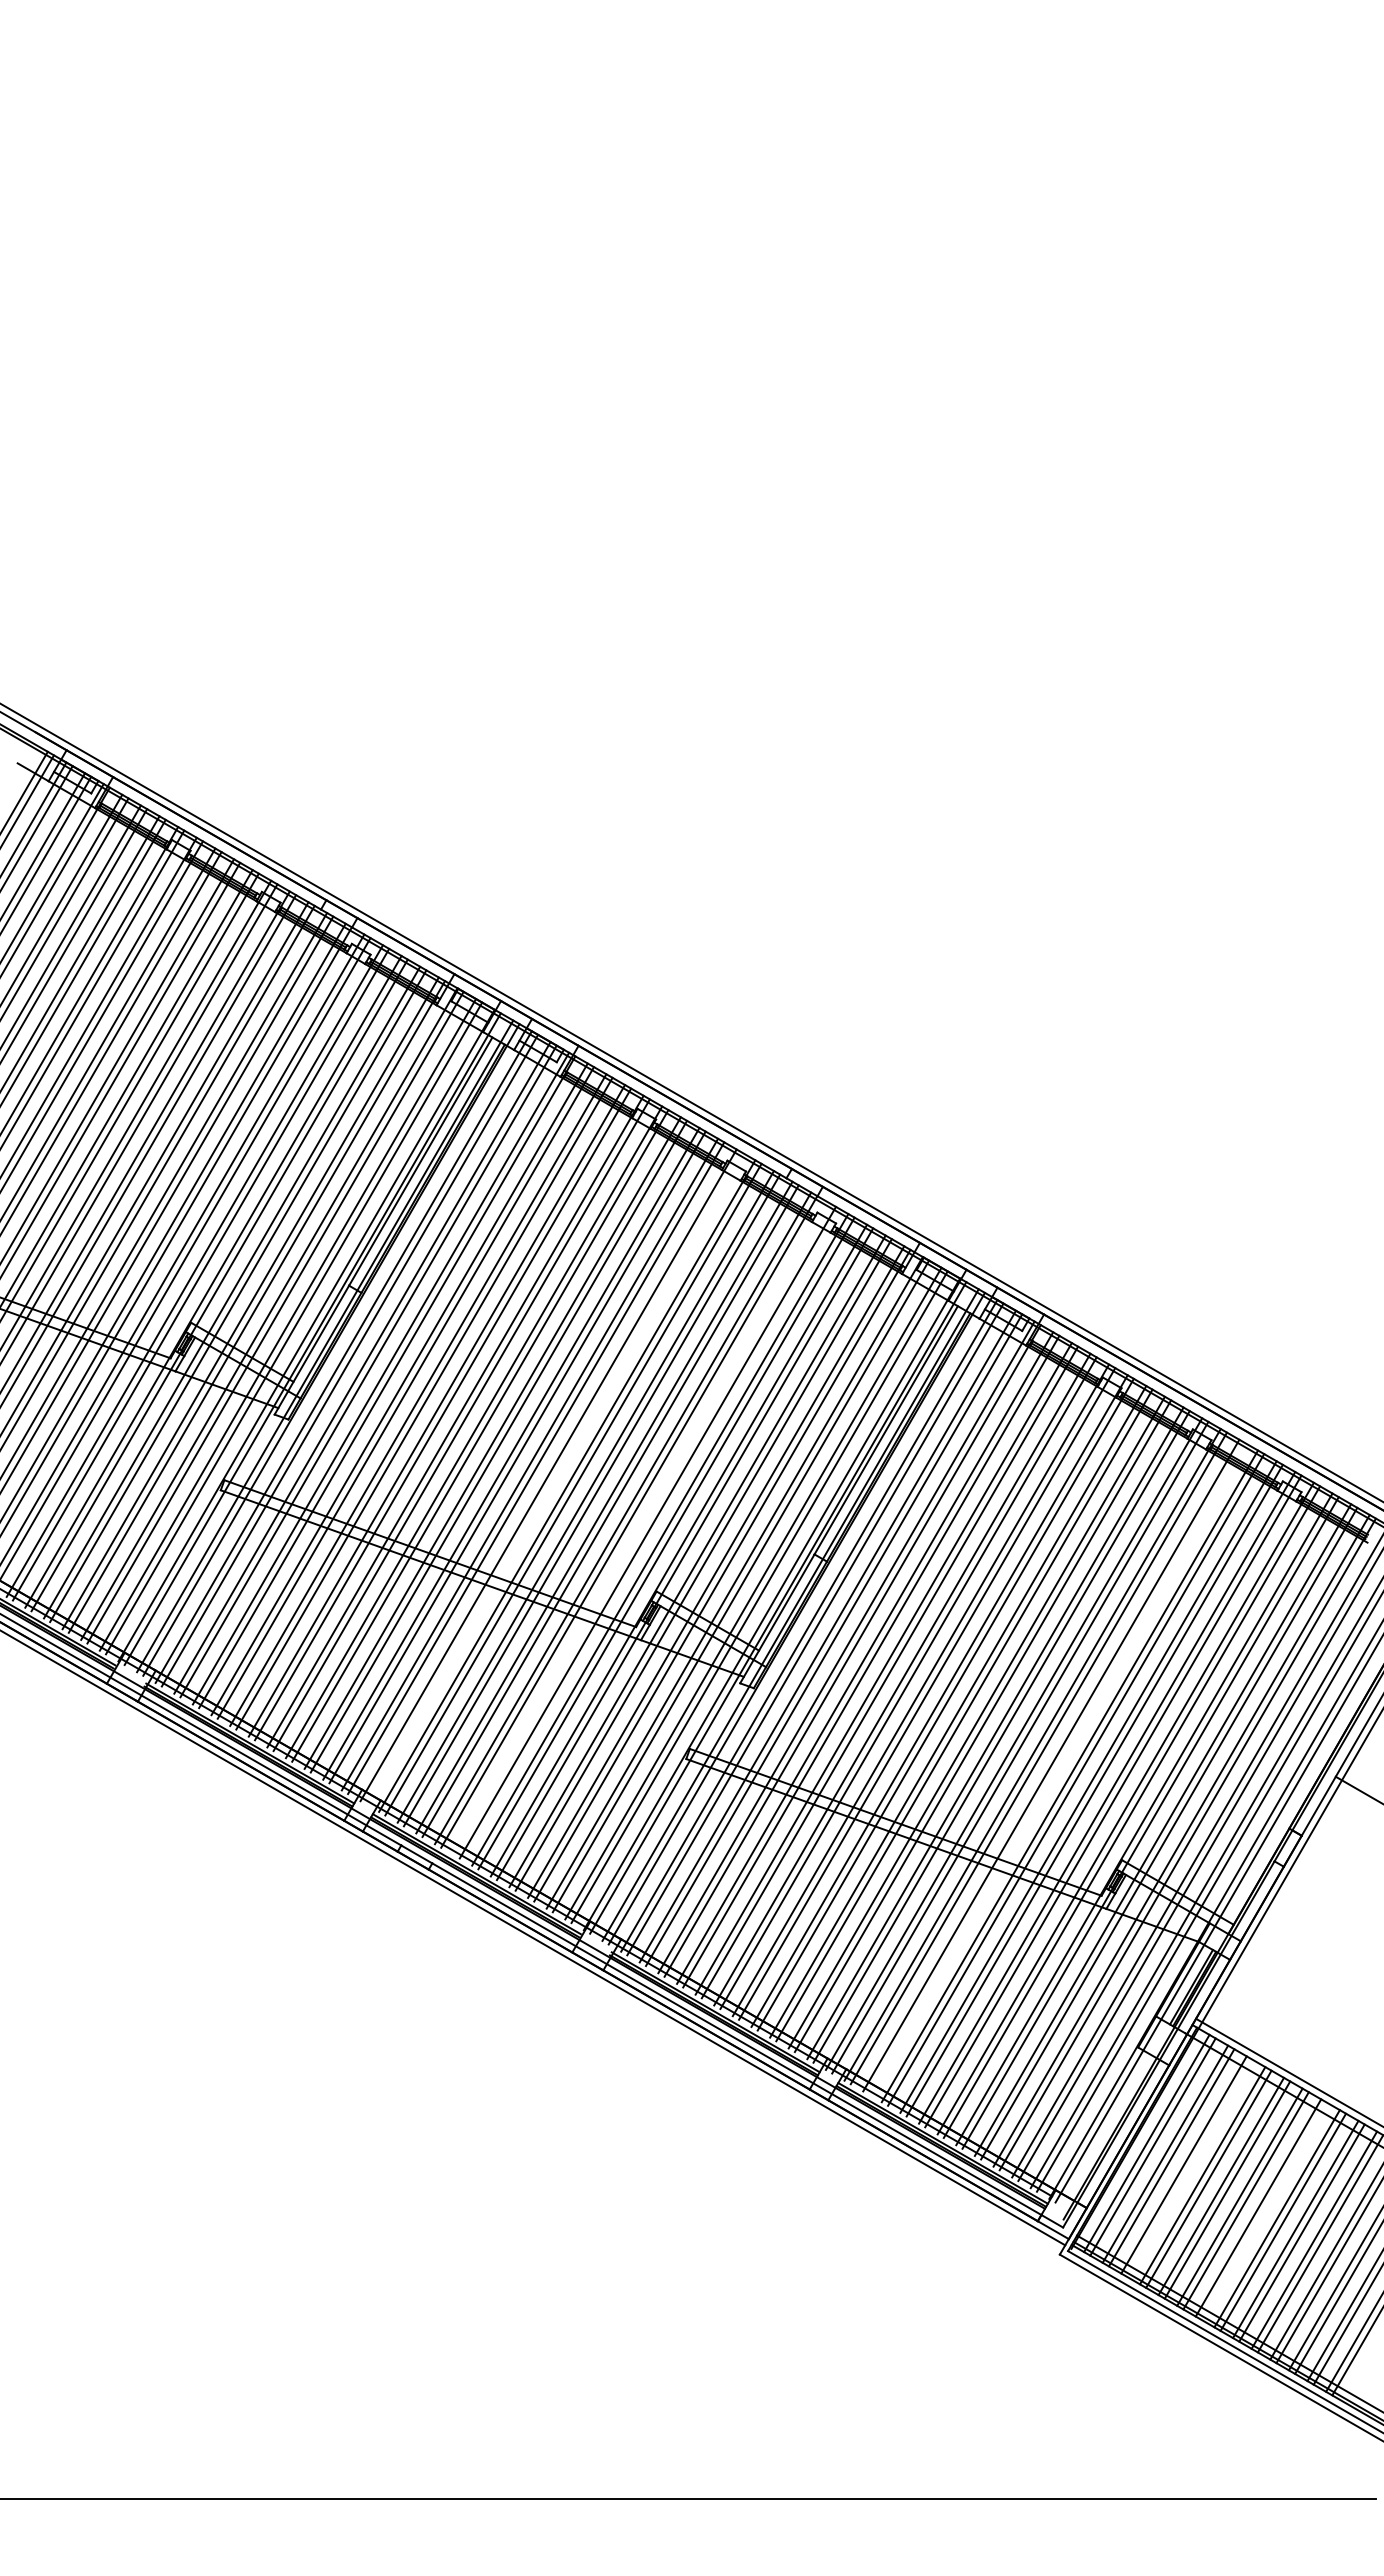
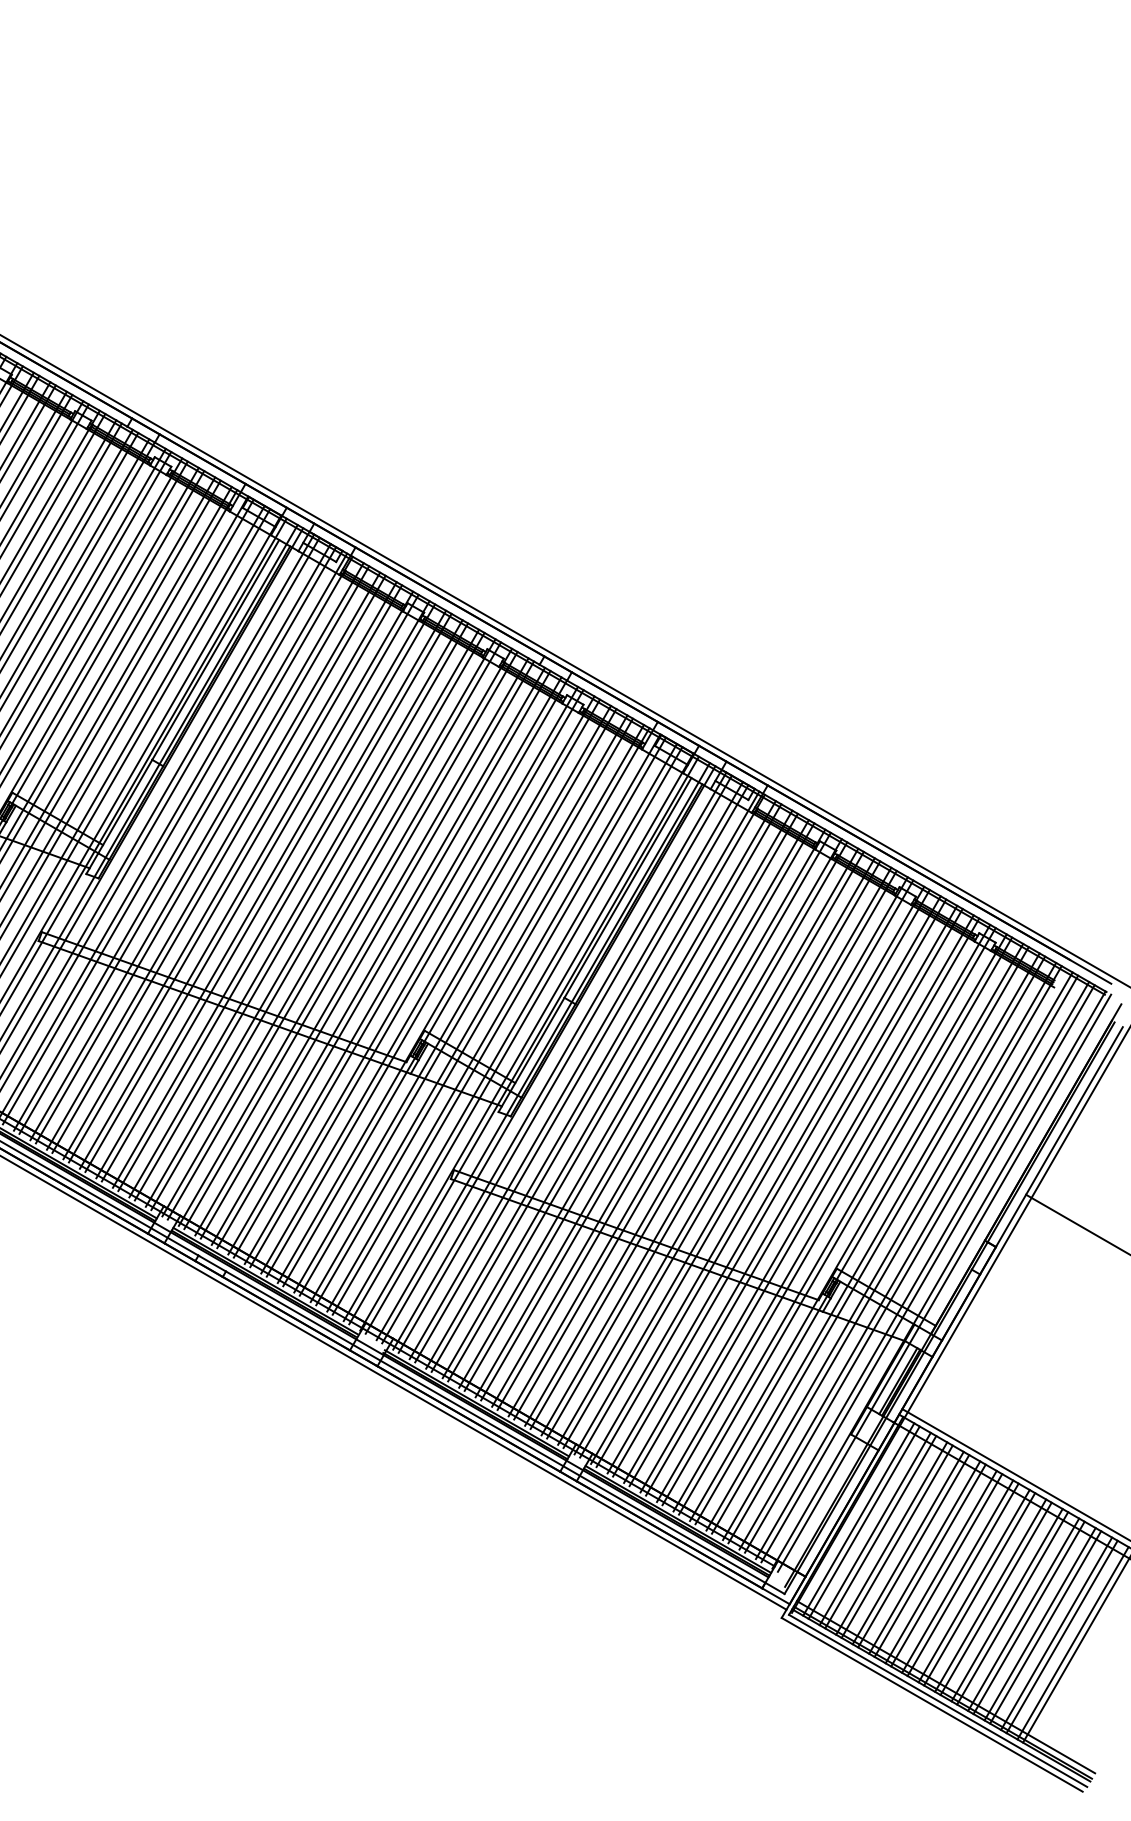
line: (554, 1478) -> (334, 930), added
line: (641, 1528) -> (411, 974), added
line: (1057, 1769) -> (779, 1188), added
line: (1189, 2168) -> (896, 1541), added
line: (1264, 2211) -> (962, 1579), added

